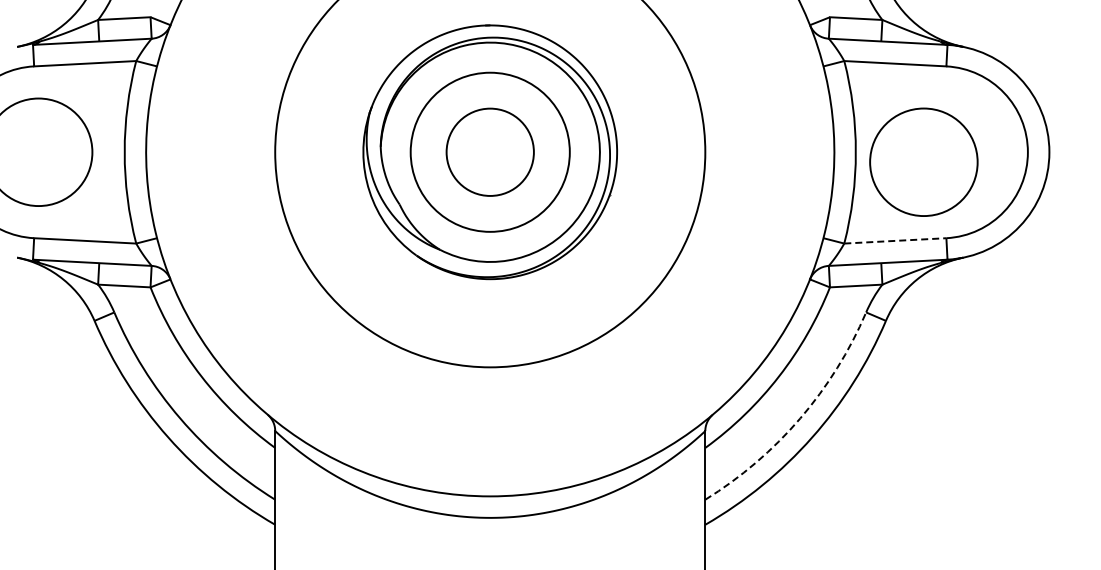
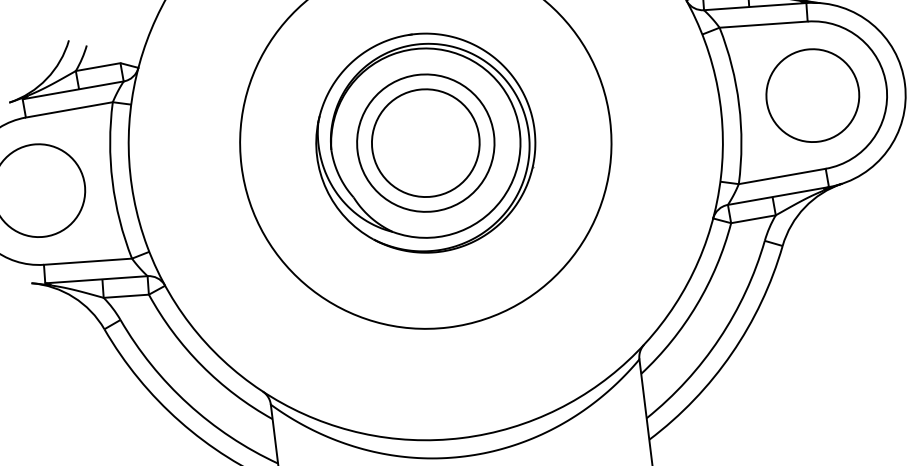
circle: (489, 151) -> (425, 142), size x1.43
circle: (923, 161) -> (812, 95), moved
line: (895, 240) -> (782, 176), dashed -> solid
arc: (800, 418) -> (719, 338), dashed -> solid

